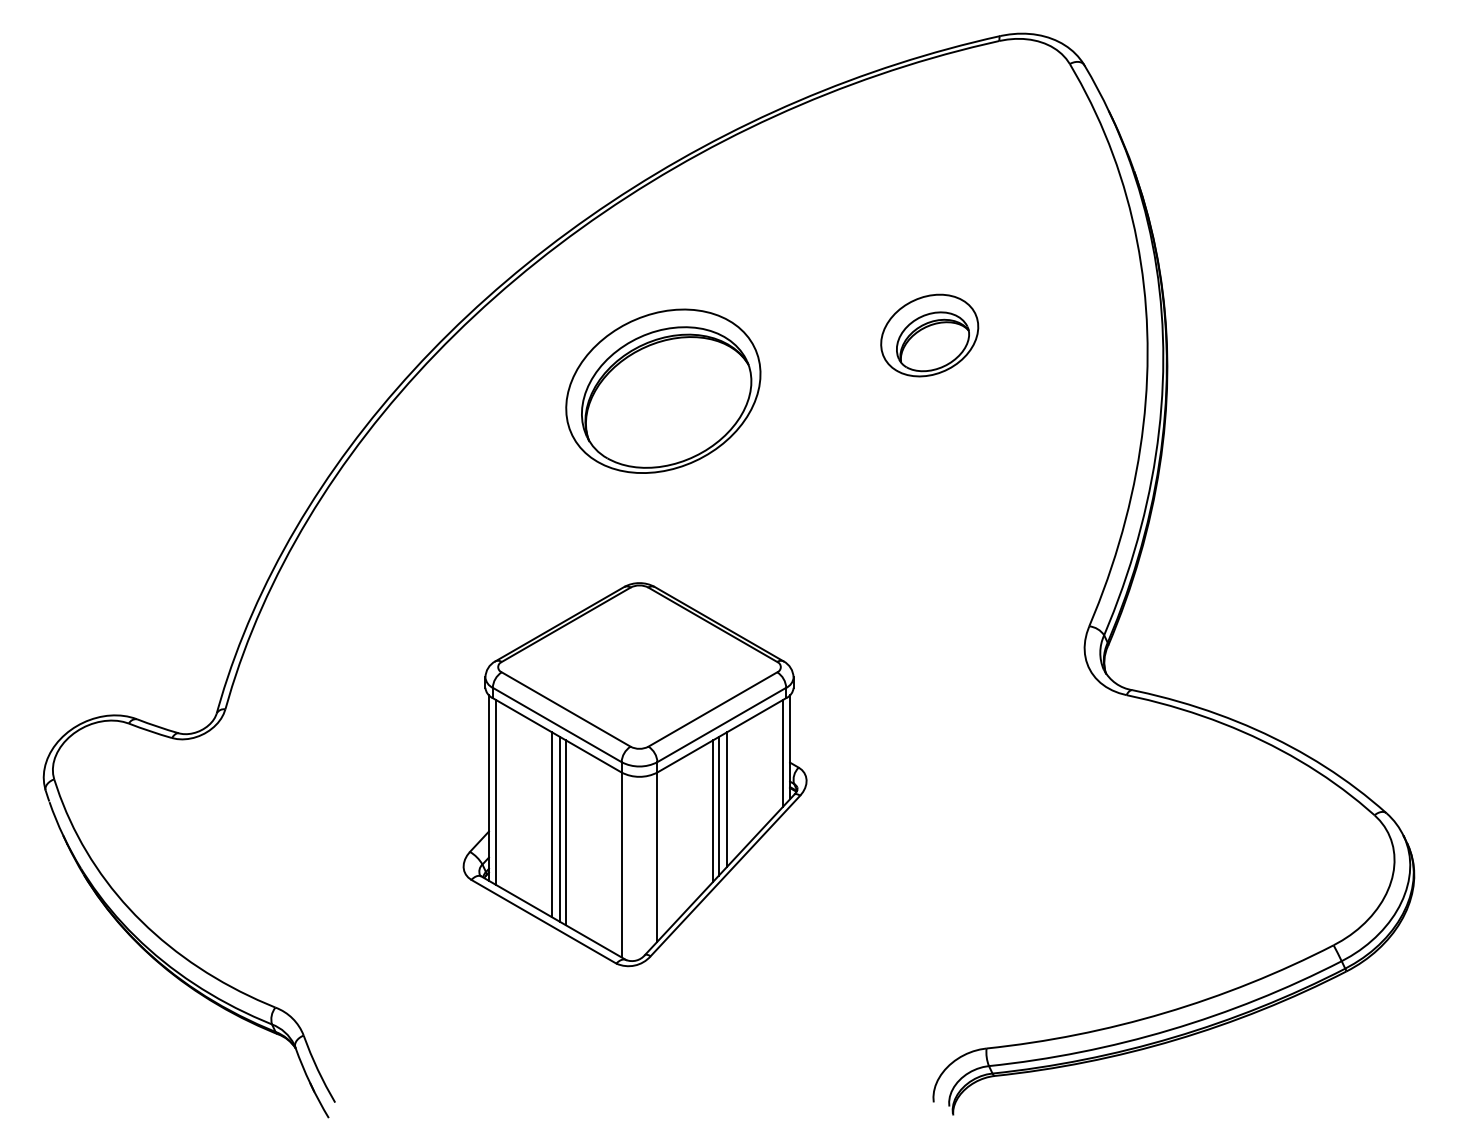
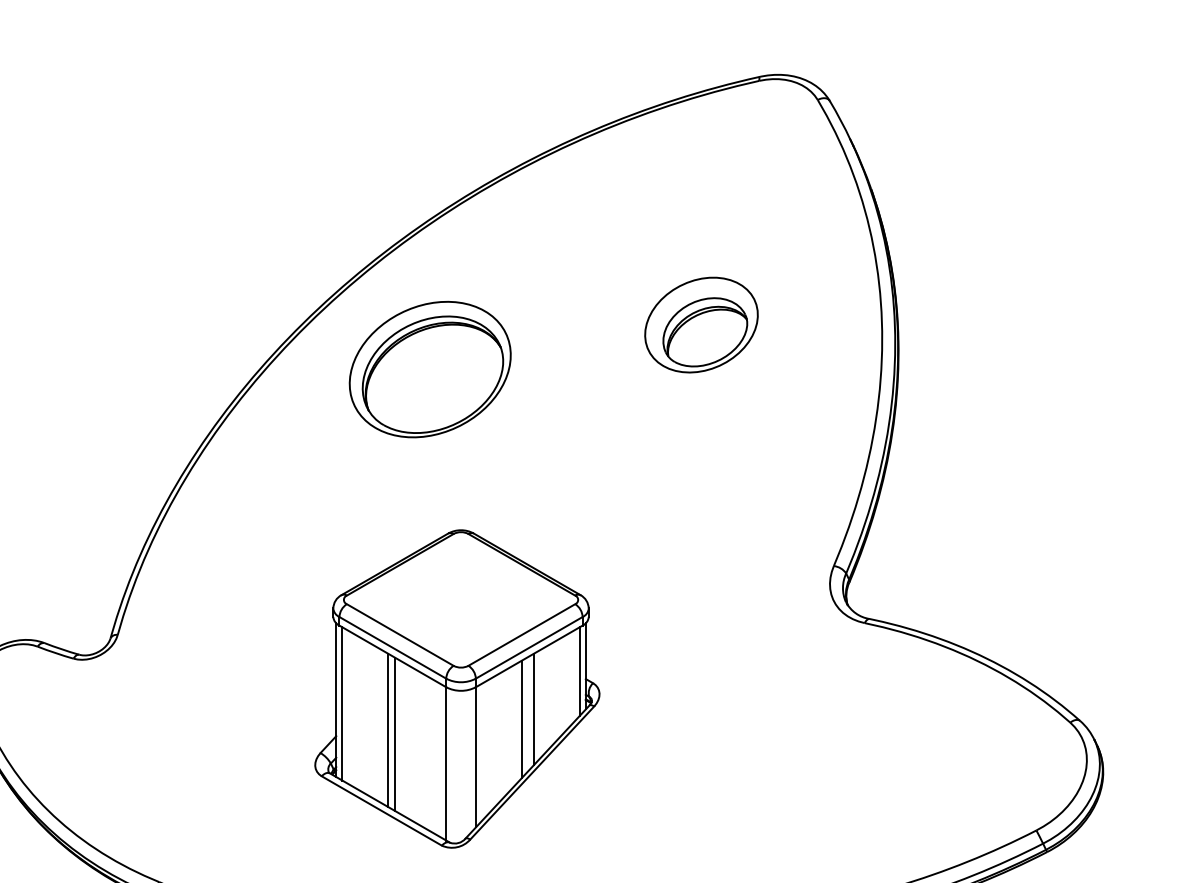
part: (929, 335) -> (701, 325), size x1.4
part: (663, 390) -> (430, 368), moved
line: (718, 806) -> (526, 715), removed
line: (566, 832) -> (400, 736), removed

